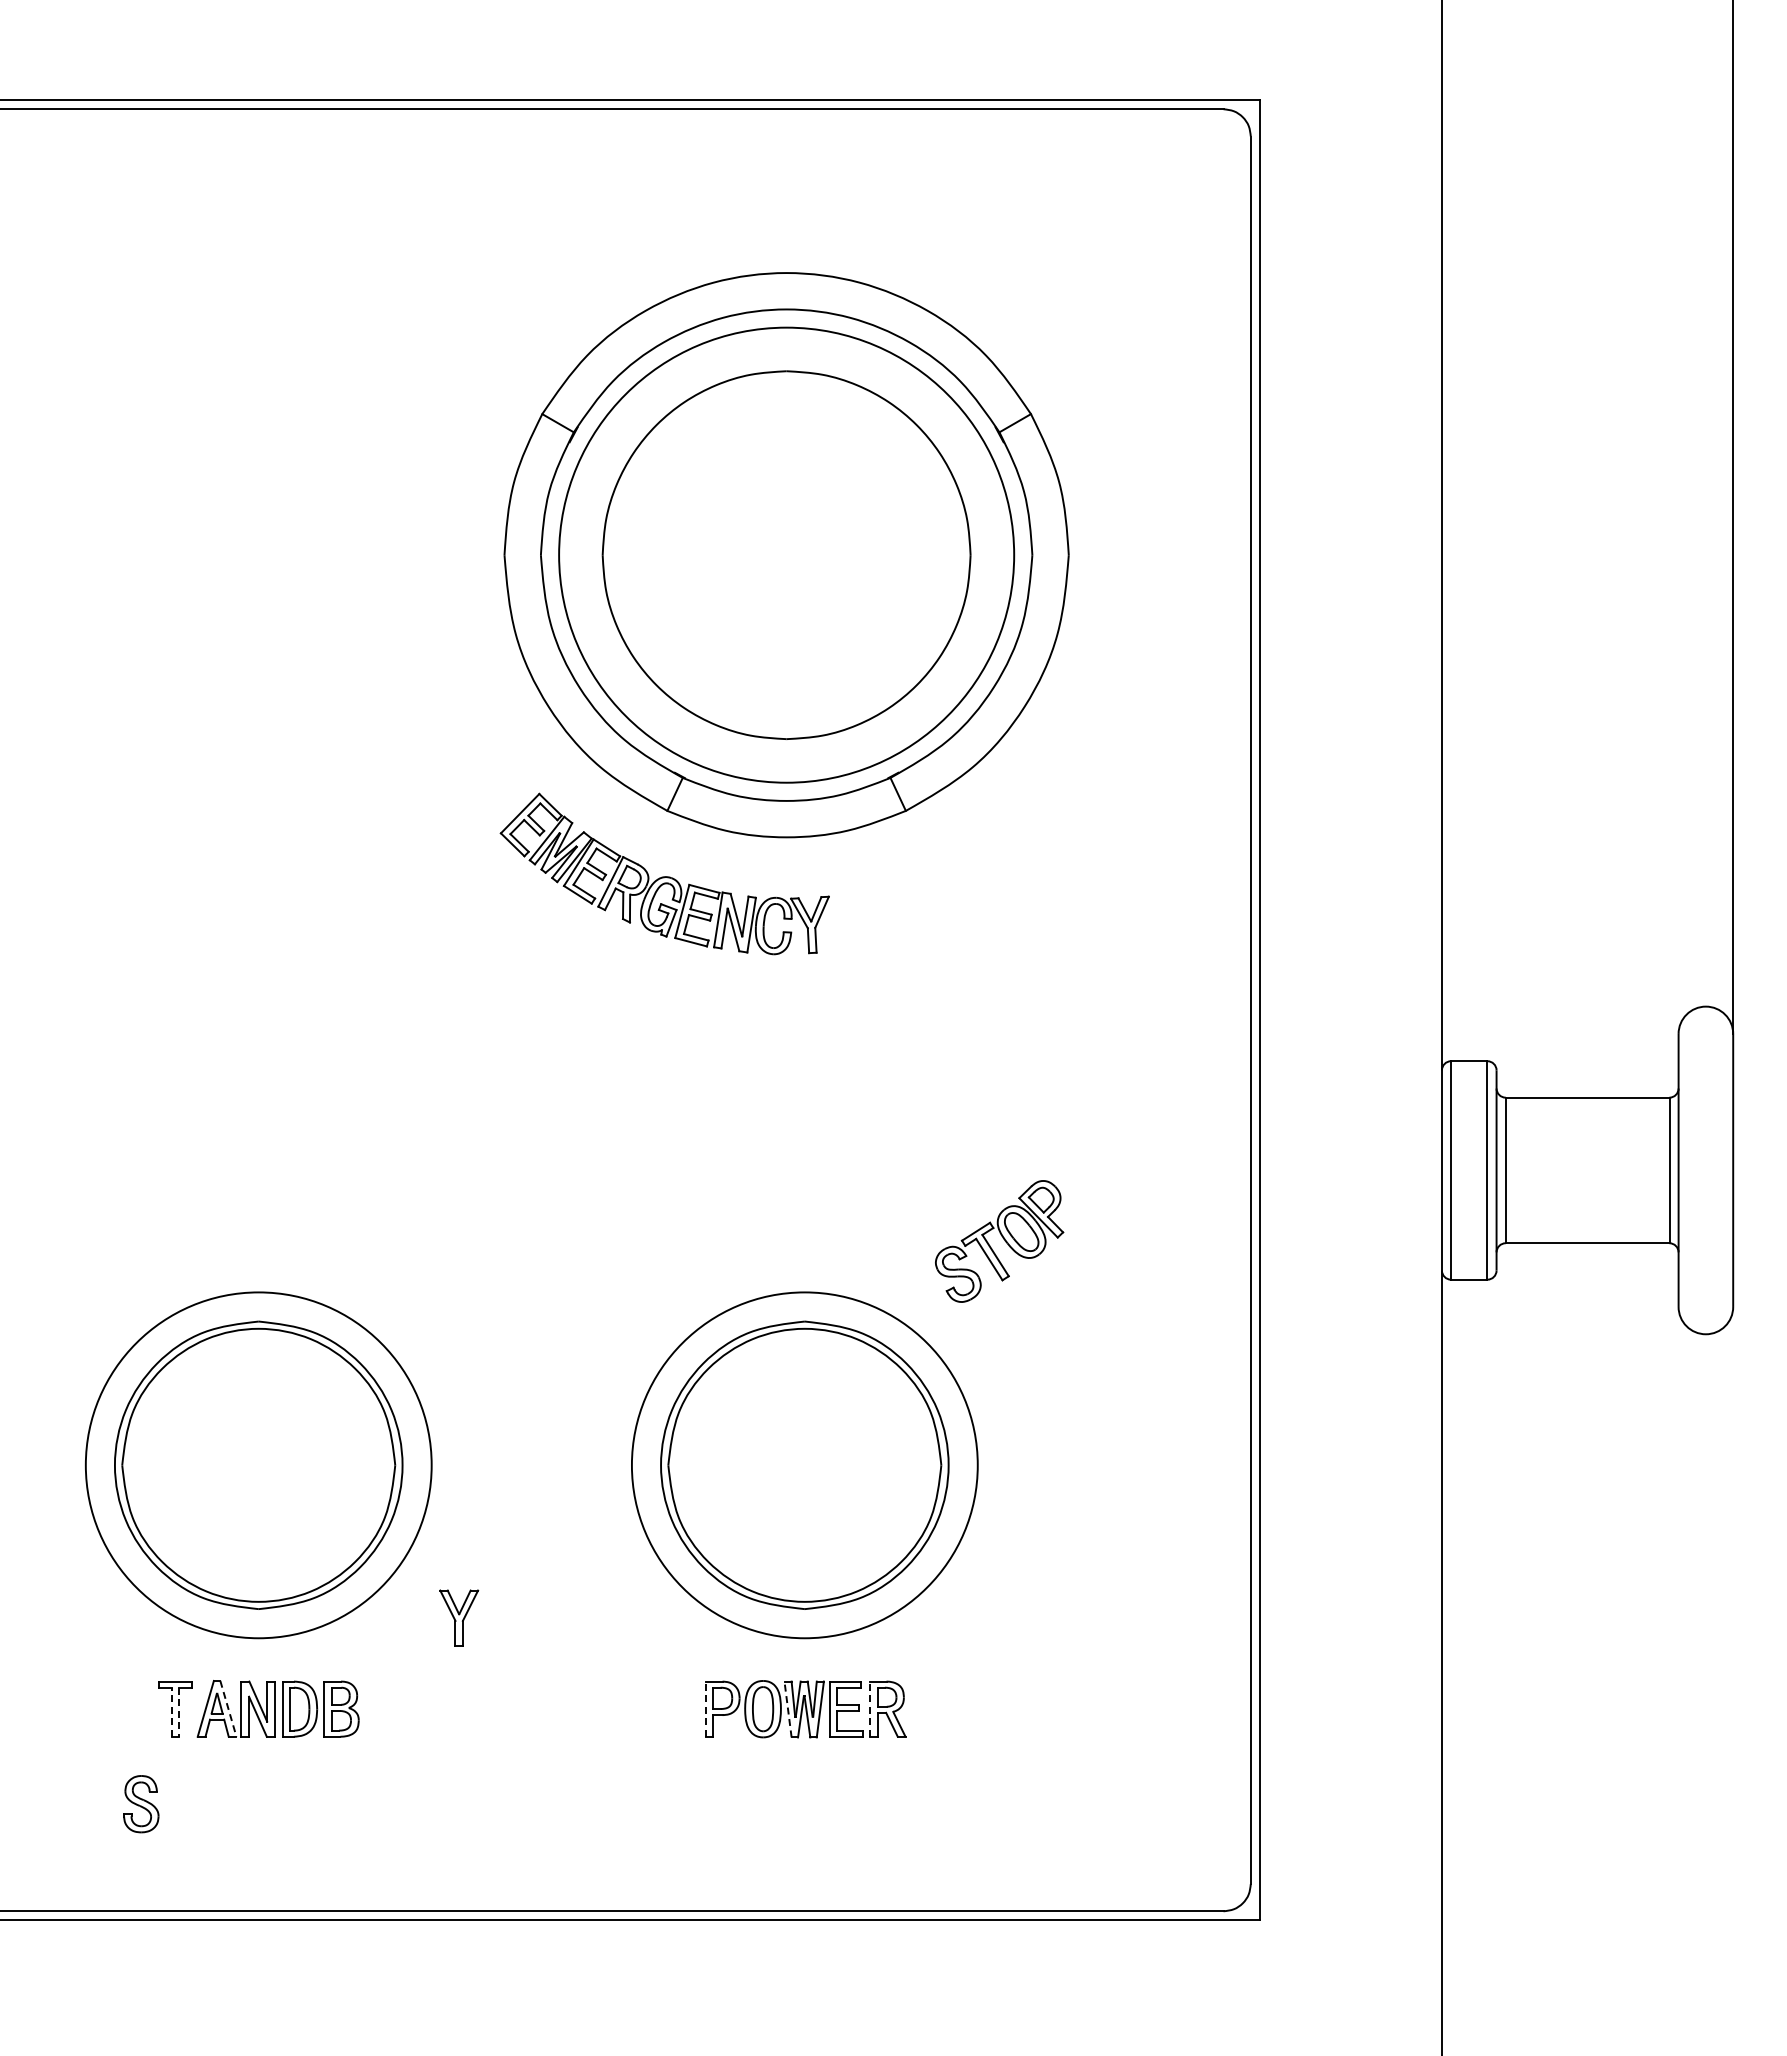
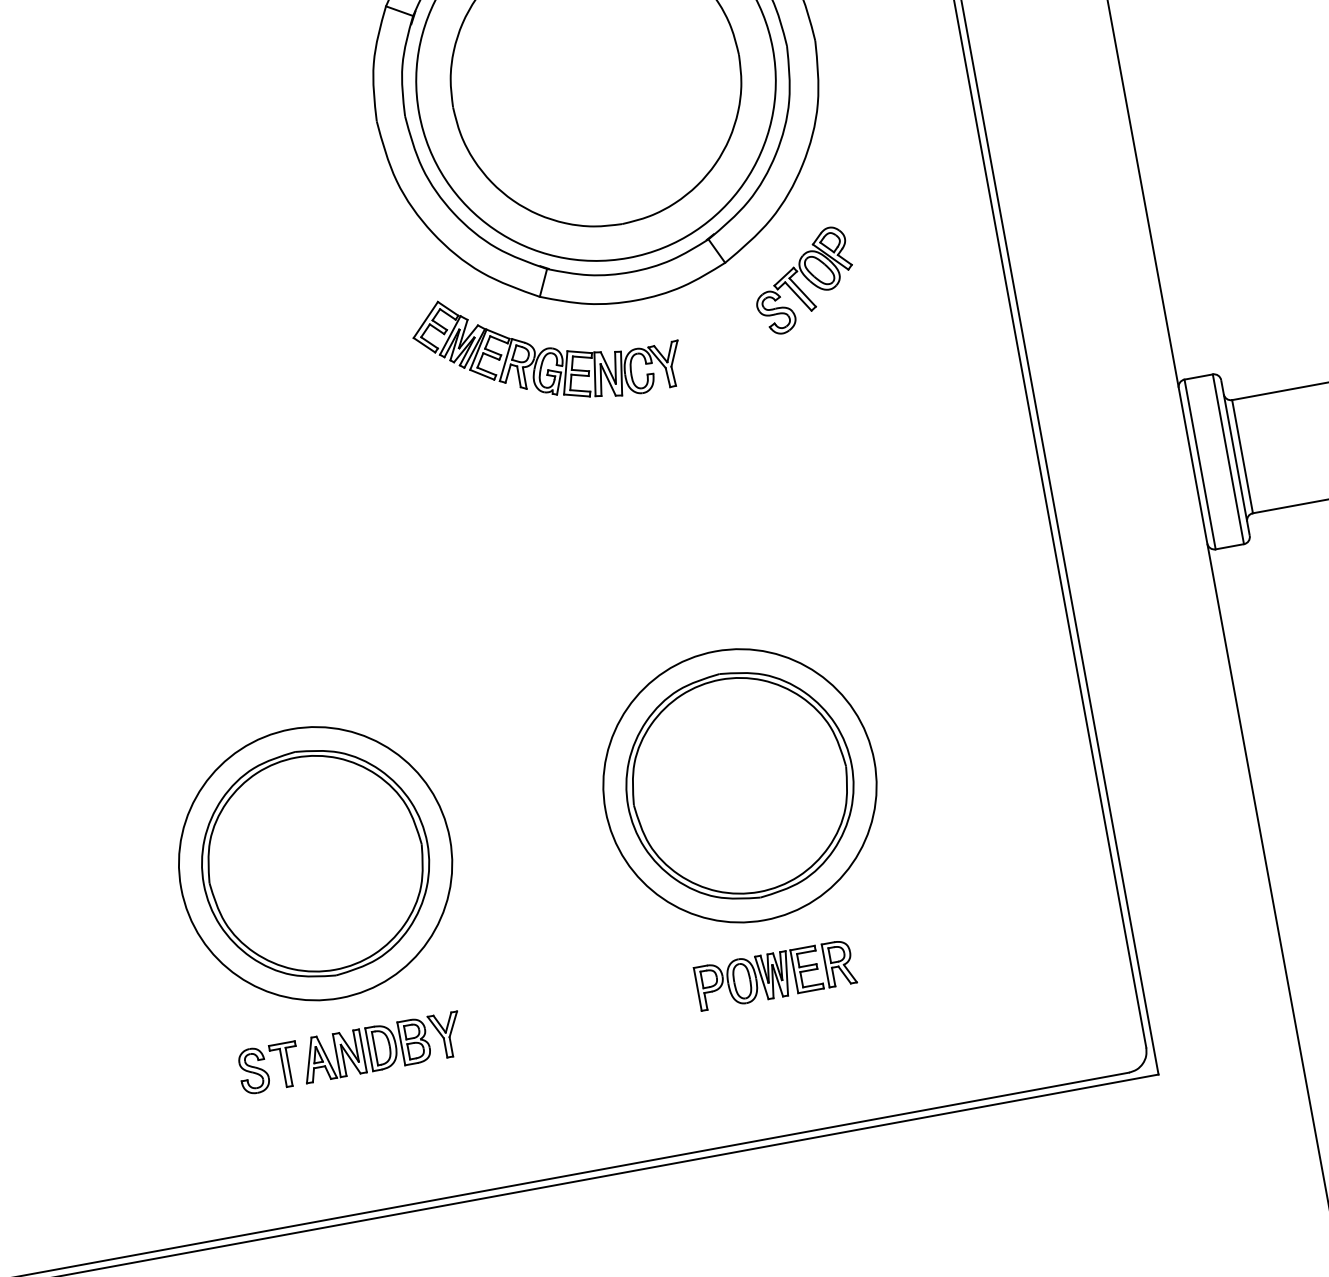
part: (999, 1241) -> (803, 281), moved
part: (459, 1617) -> (446, 1035), moved
line: (228, 1709) -> (326, 1057), dashed -> solid
line: (705, 1709) -> (697, 989), dashed -> solid
line: (788, 1709) -> (762, 977), dashed -> solid
line: (870, 1709) -> (825, 966), dashed -> solid
line: (171, 1712) -> (283, 1068), dashed -> solid
line: (179, 1712) -> (289, 1067), dashed -> solid
part: (141, 1804) -> (253, 1071), moved

